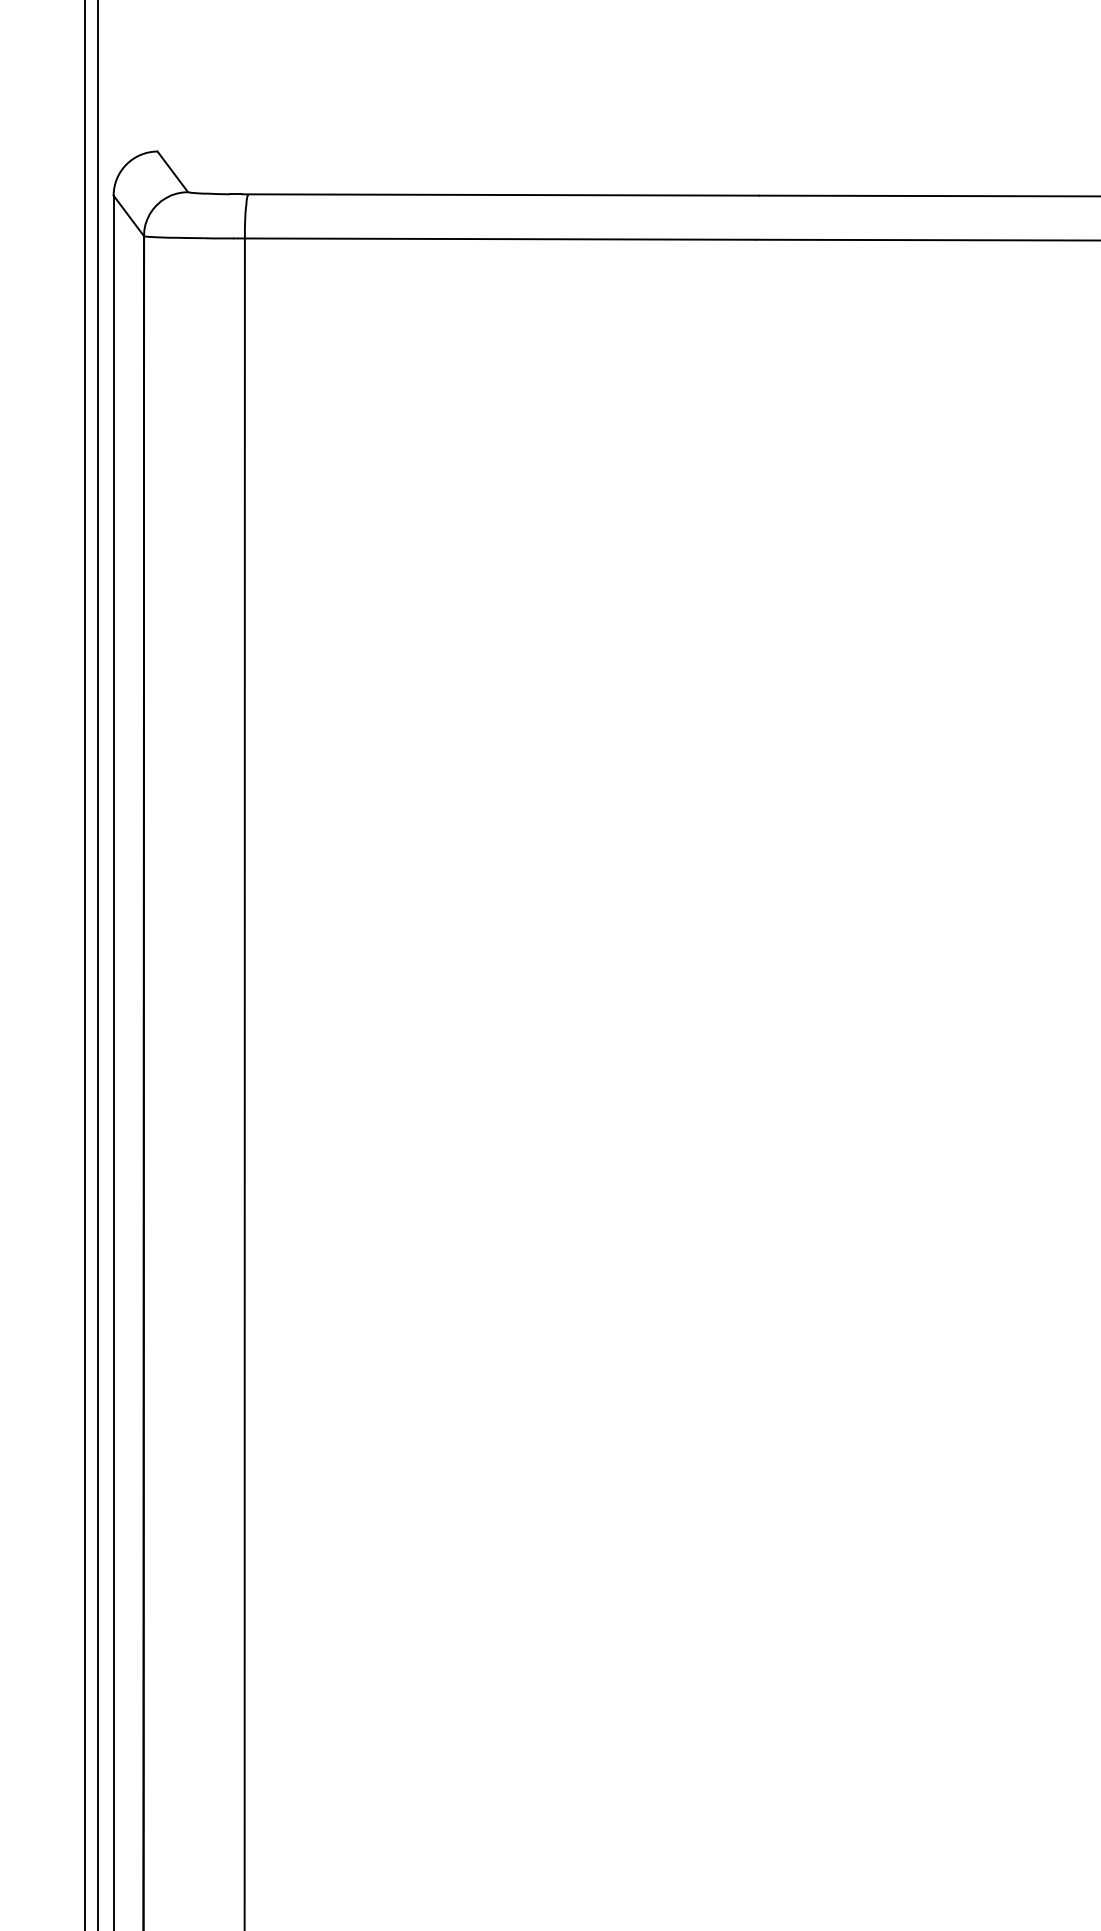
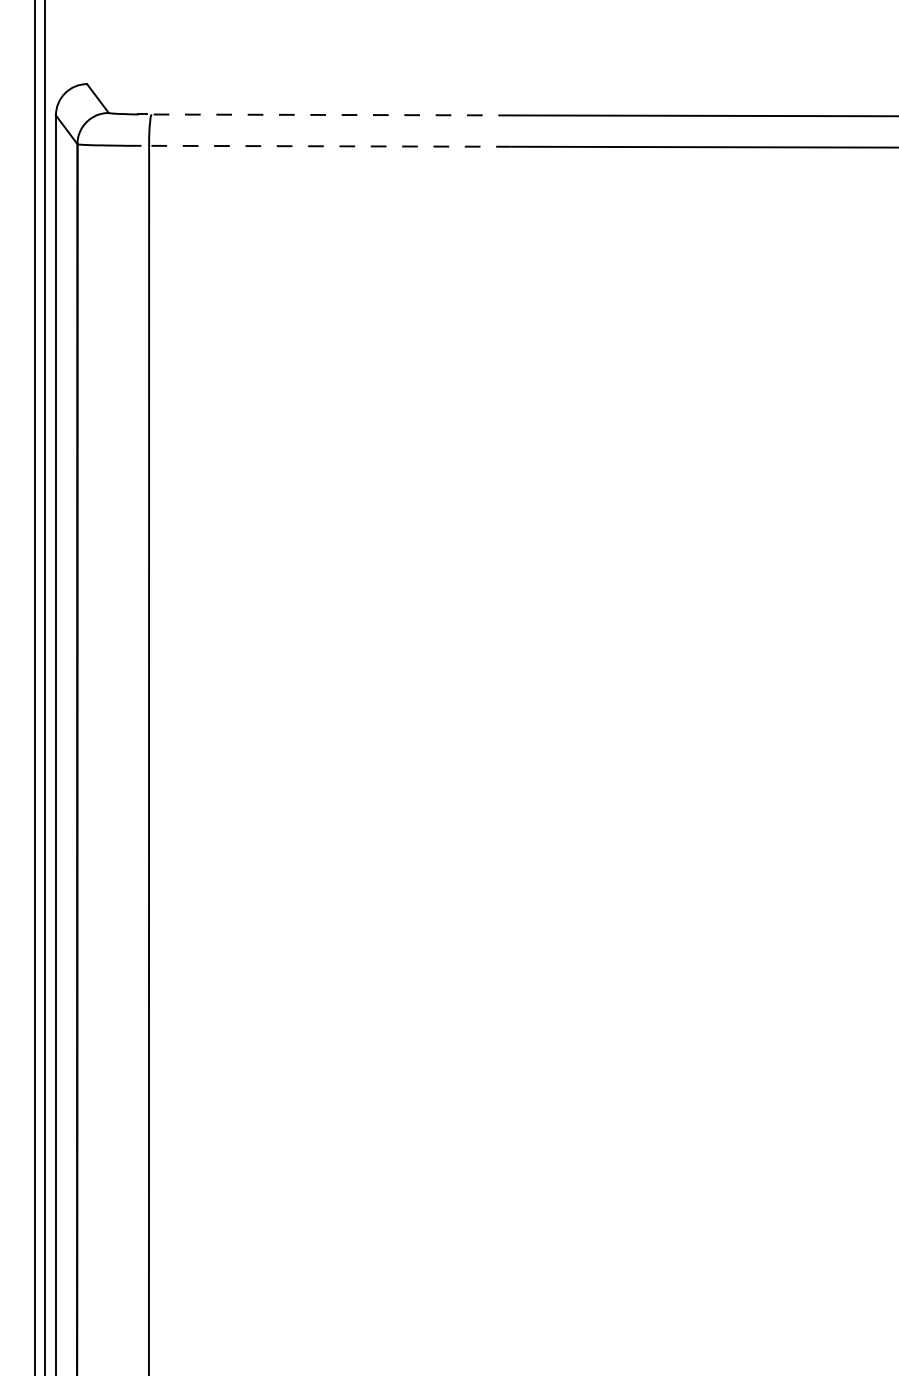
line: (500, 194) -> (330, 114), solid -> dashed
line: (494, 239) -> (326, 146), solid -> dashed

